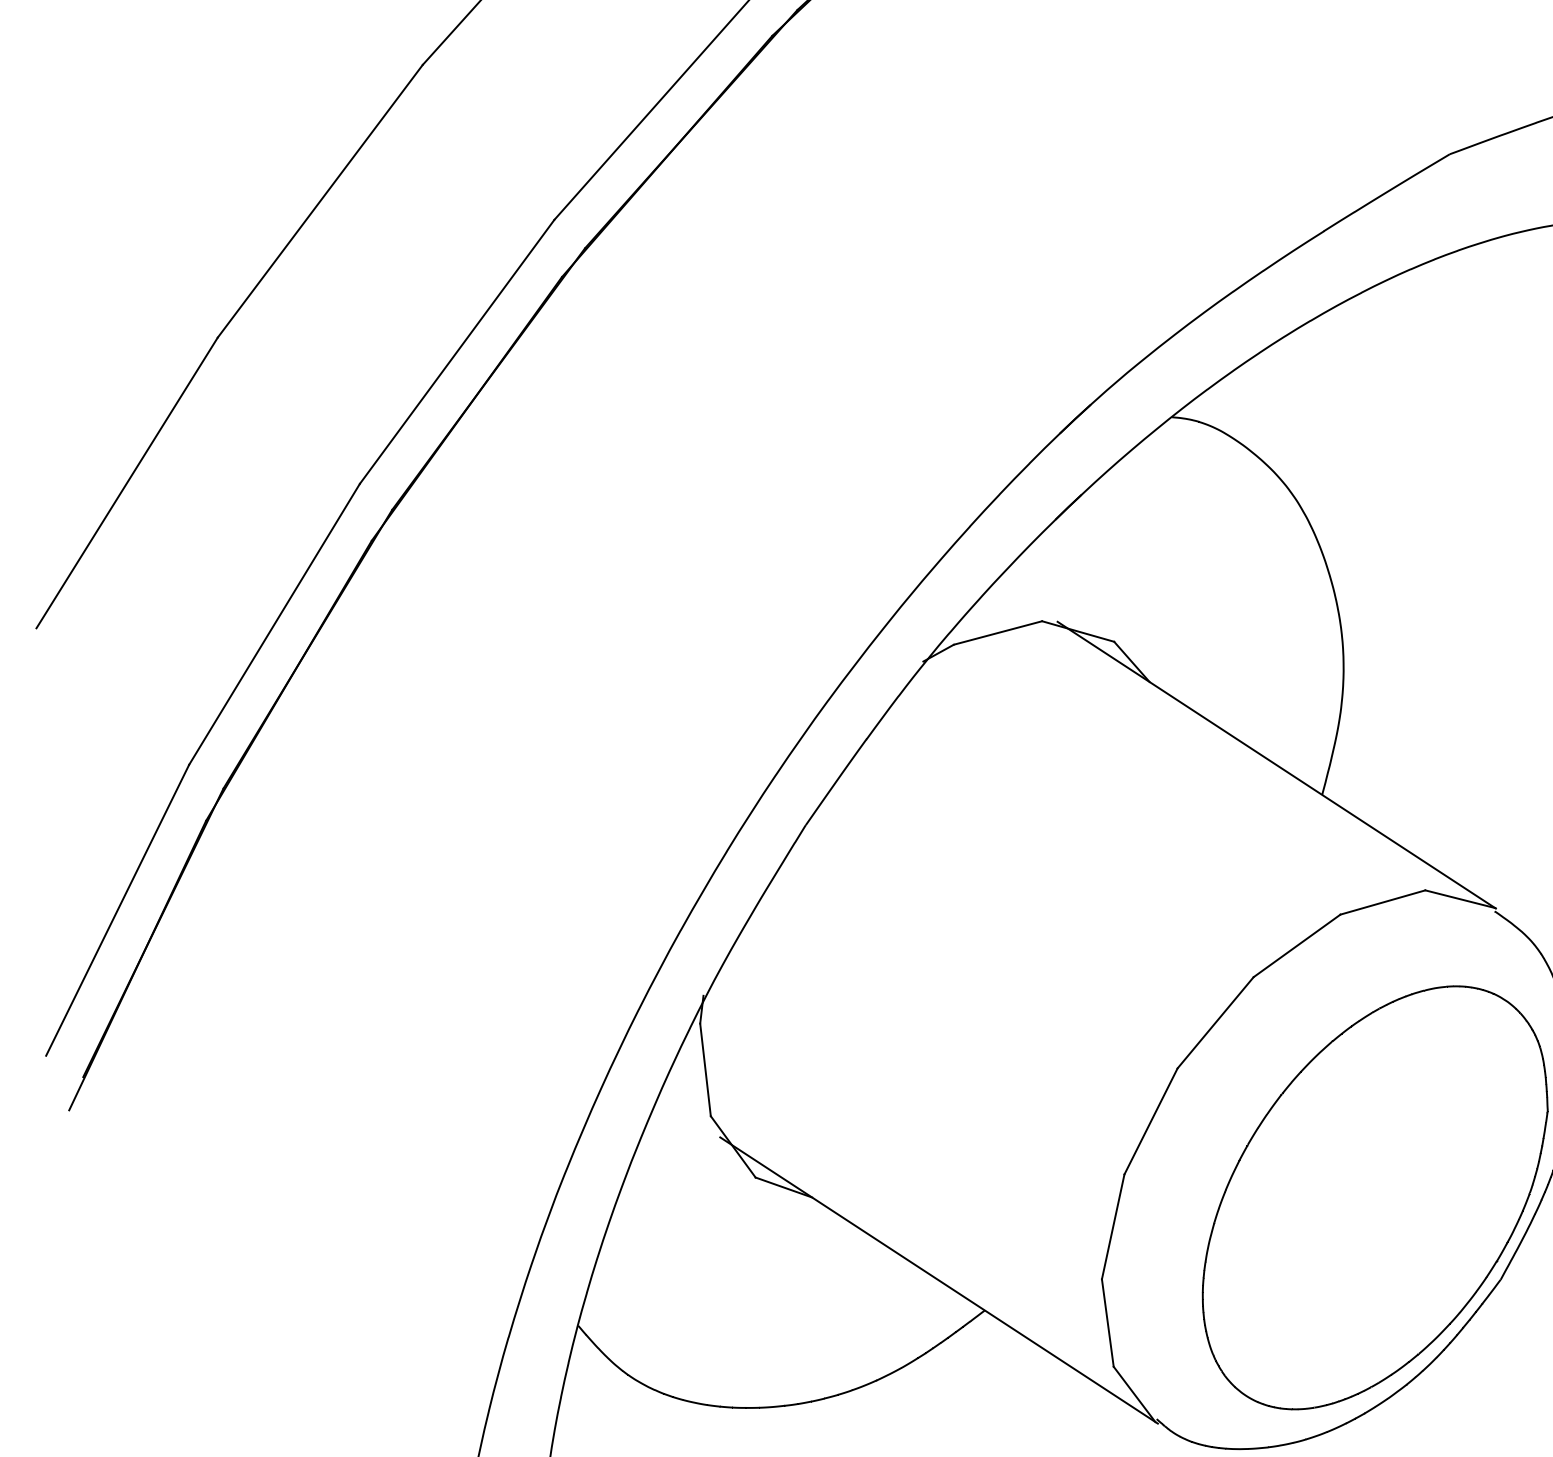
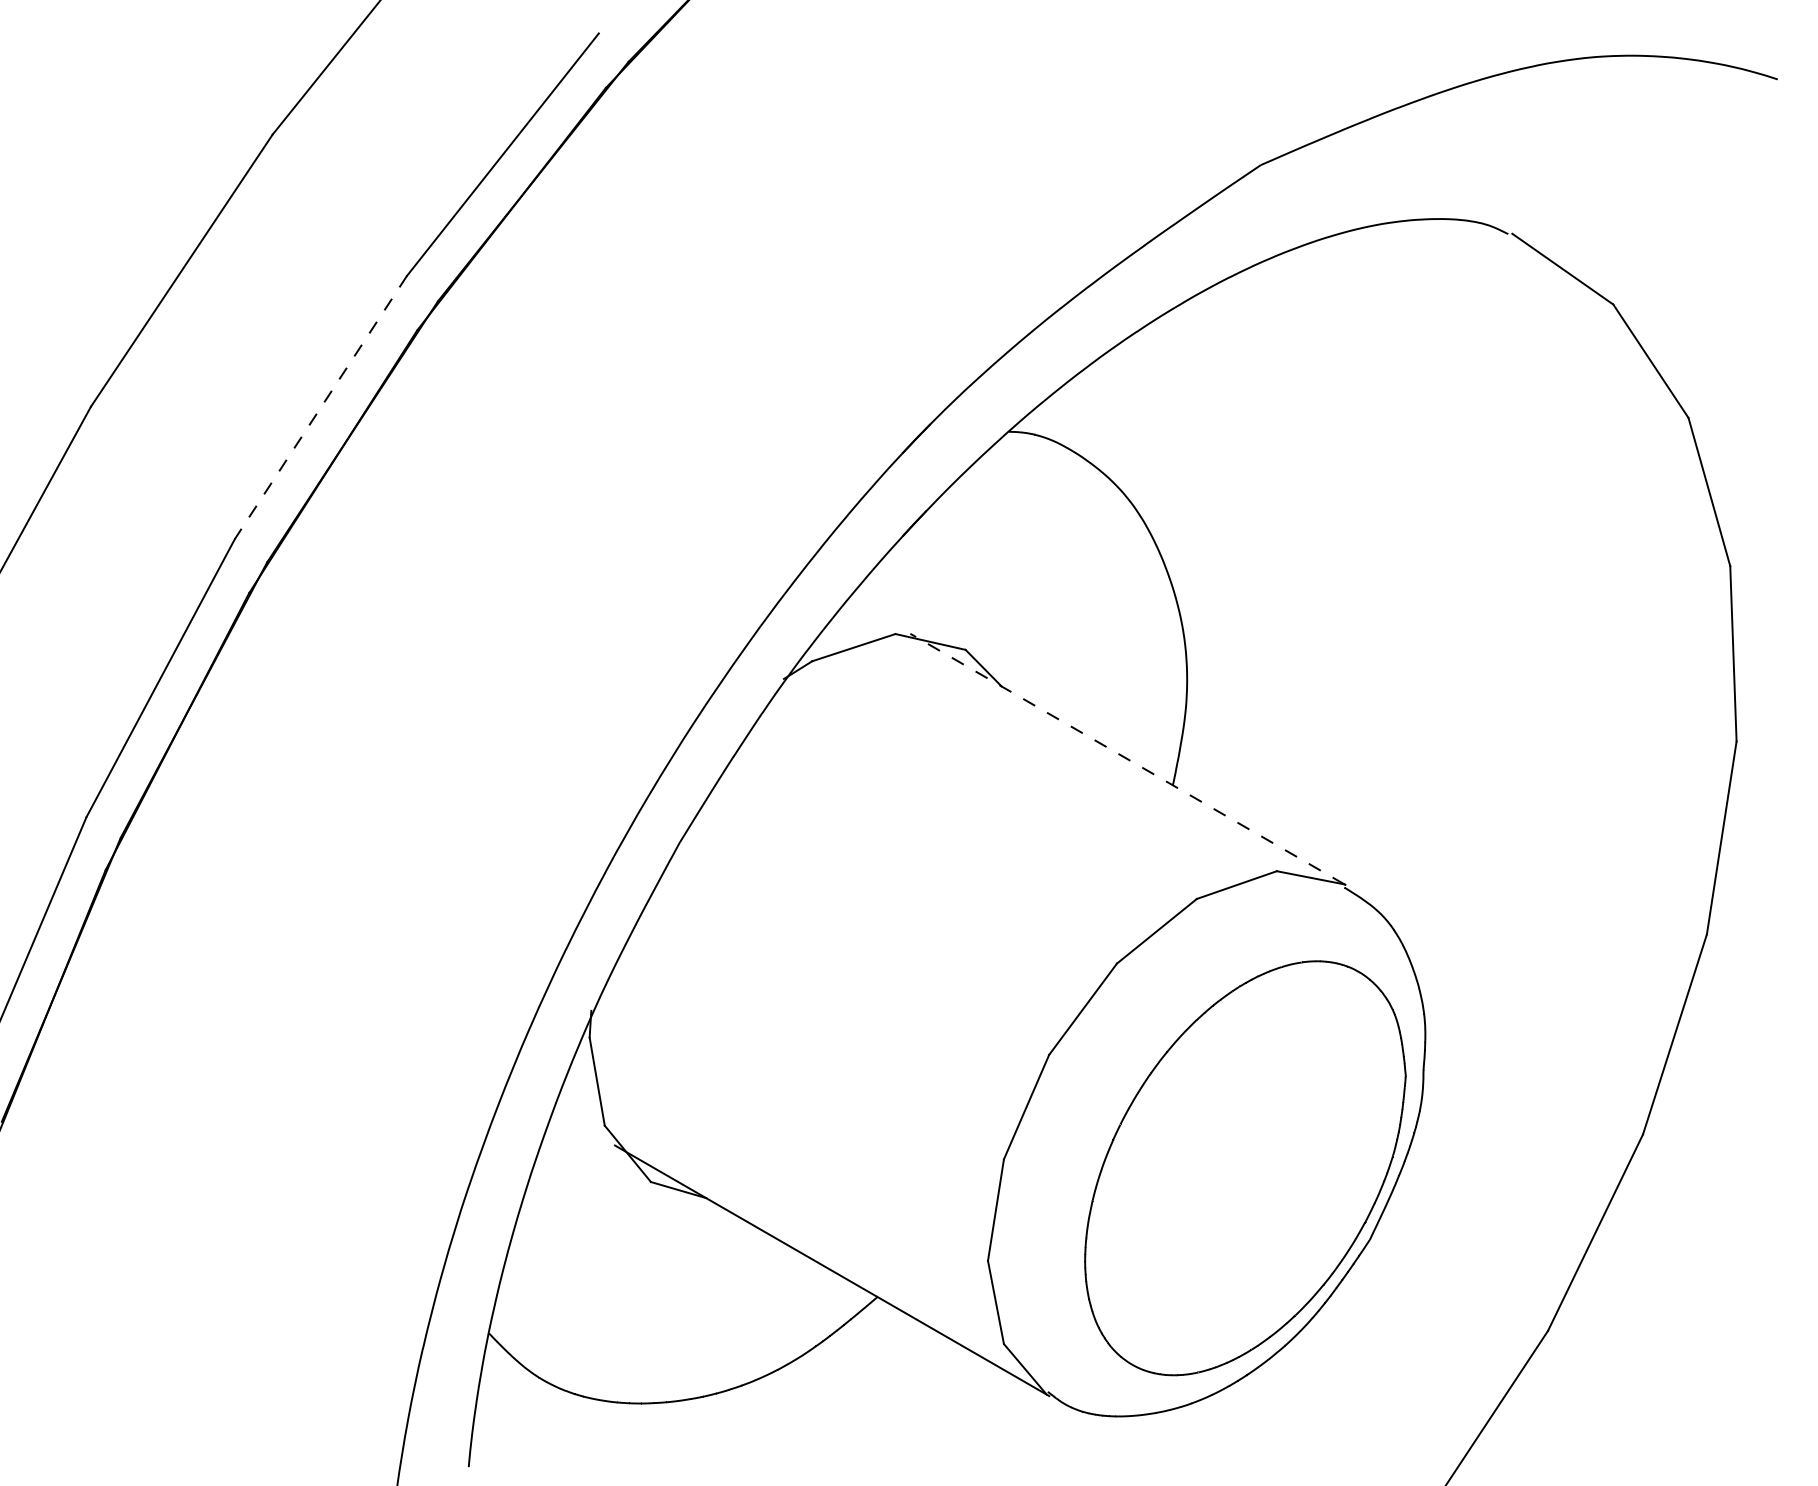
line: (456, 351) -> (320, 407), solid -> dashed
line: (1276, 765) -> (1127, 759), solid -> dashed

